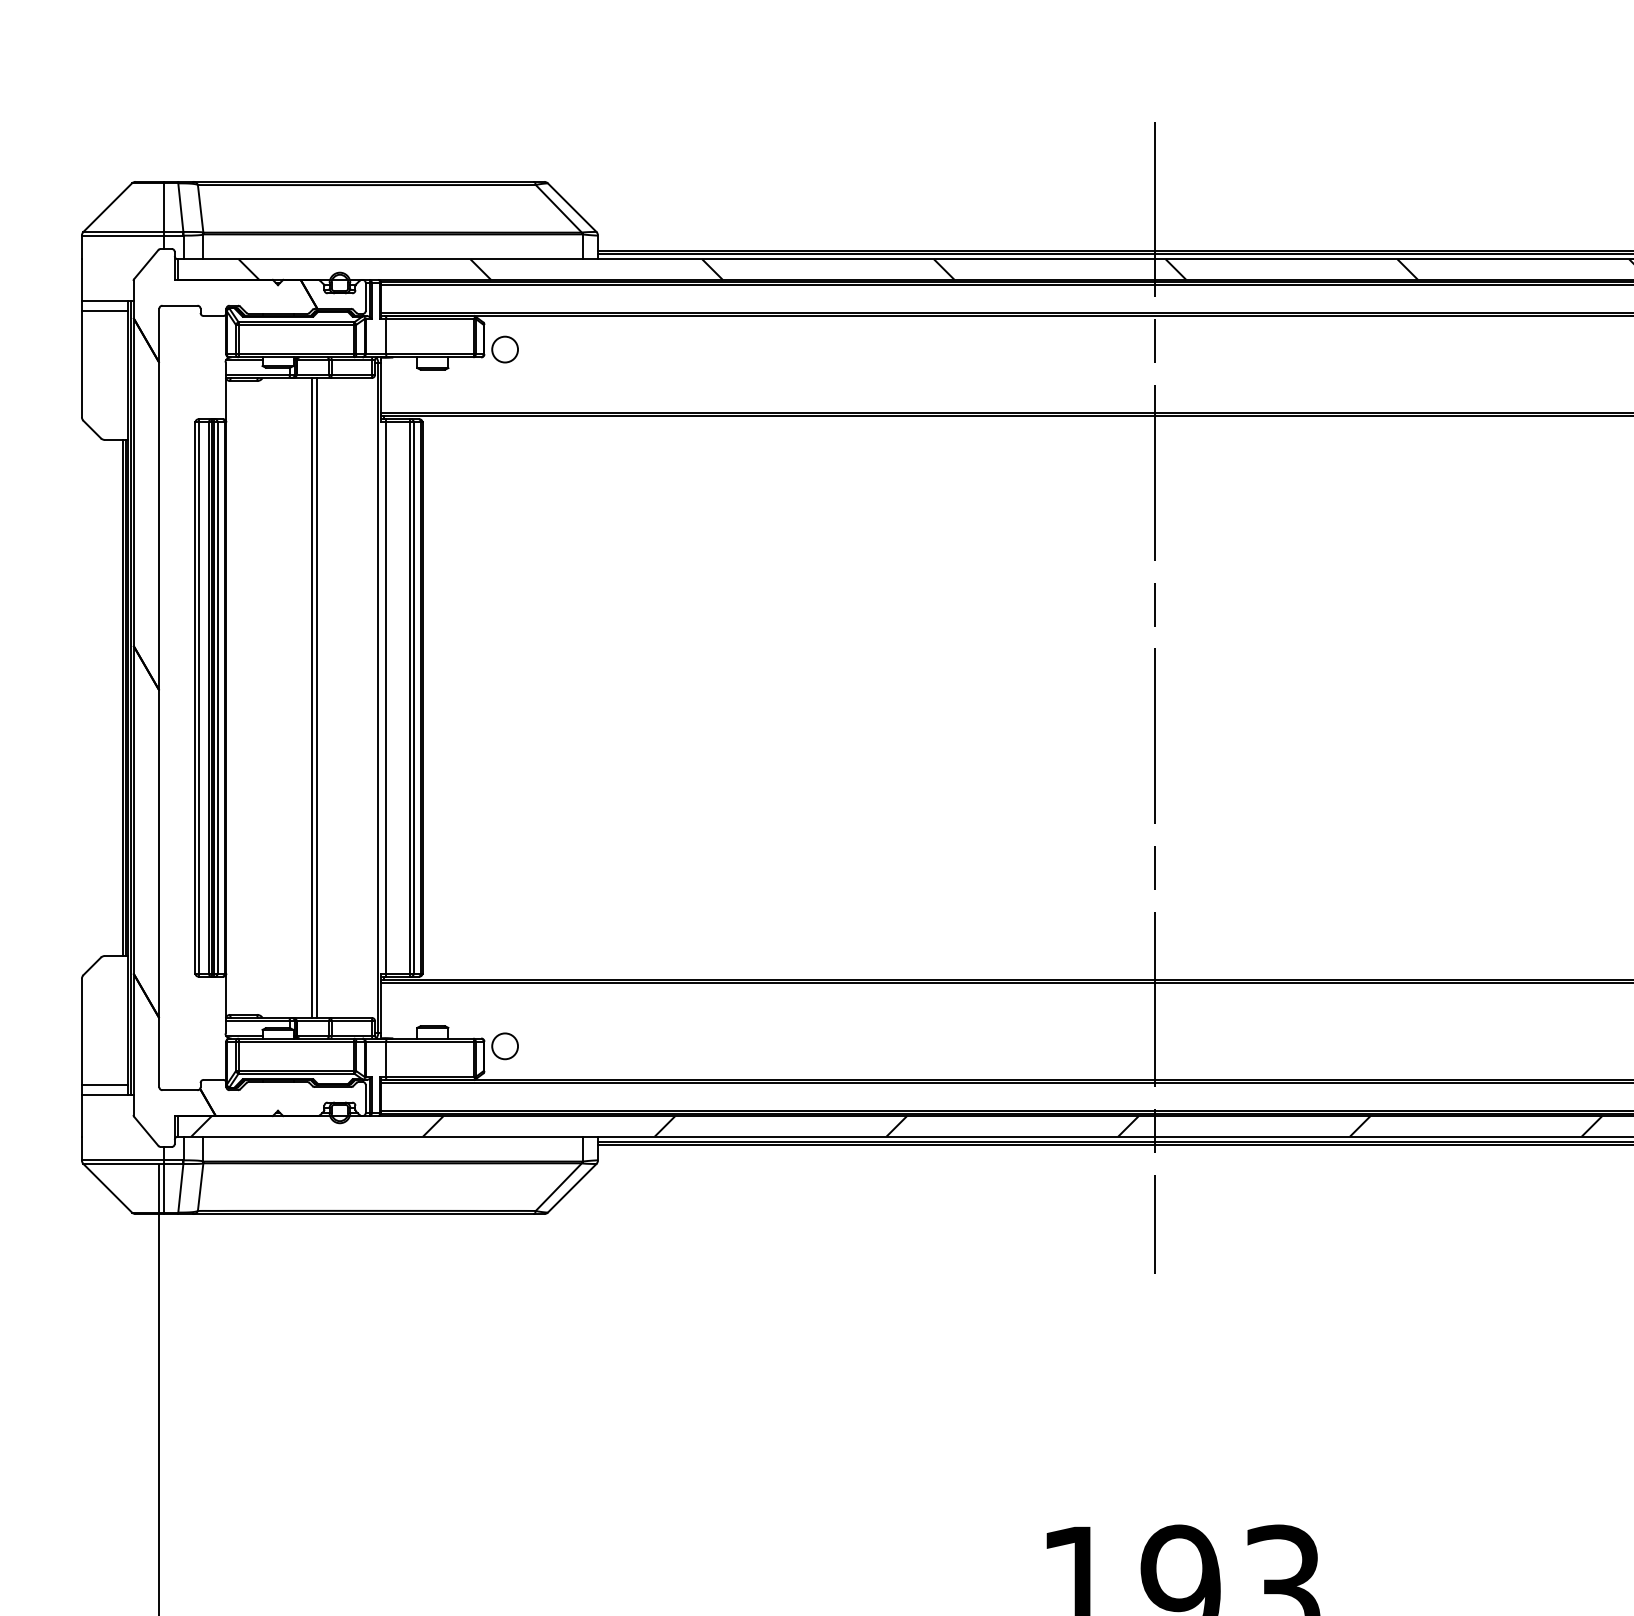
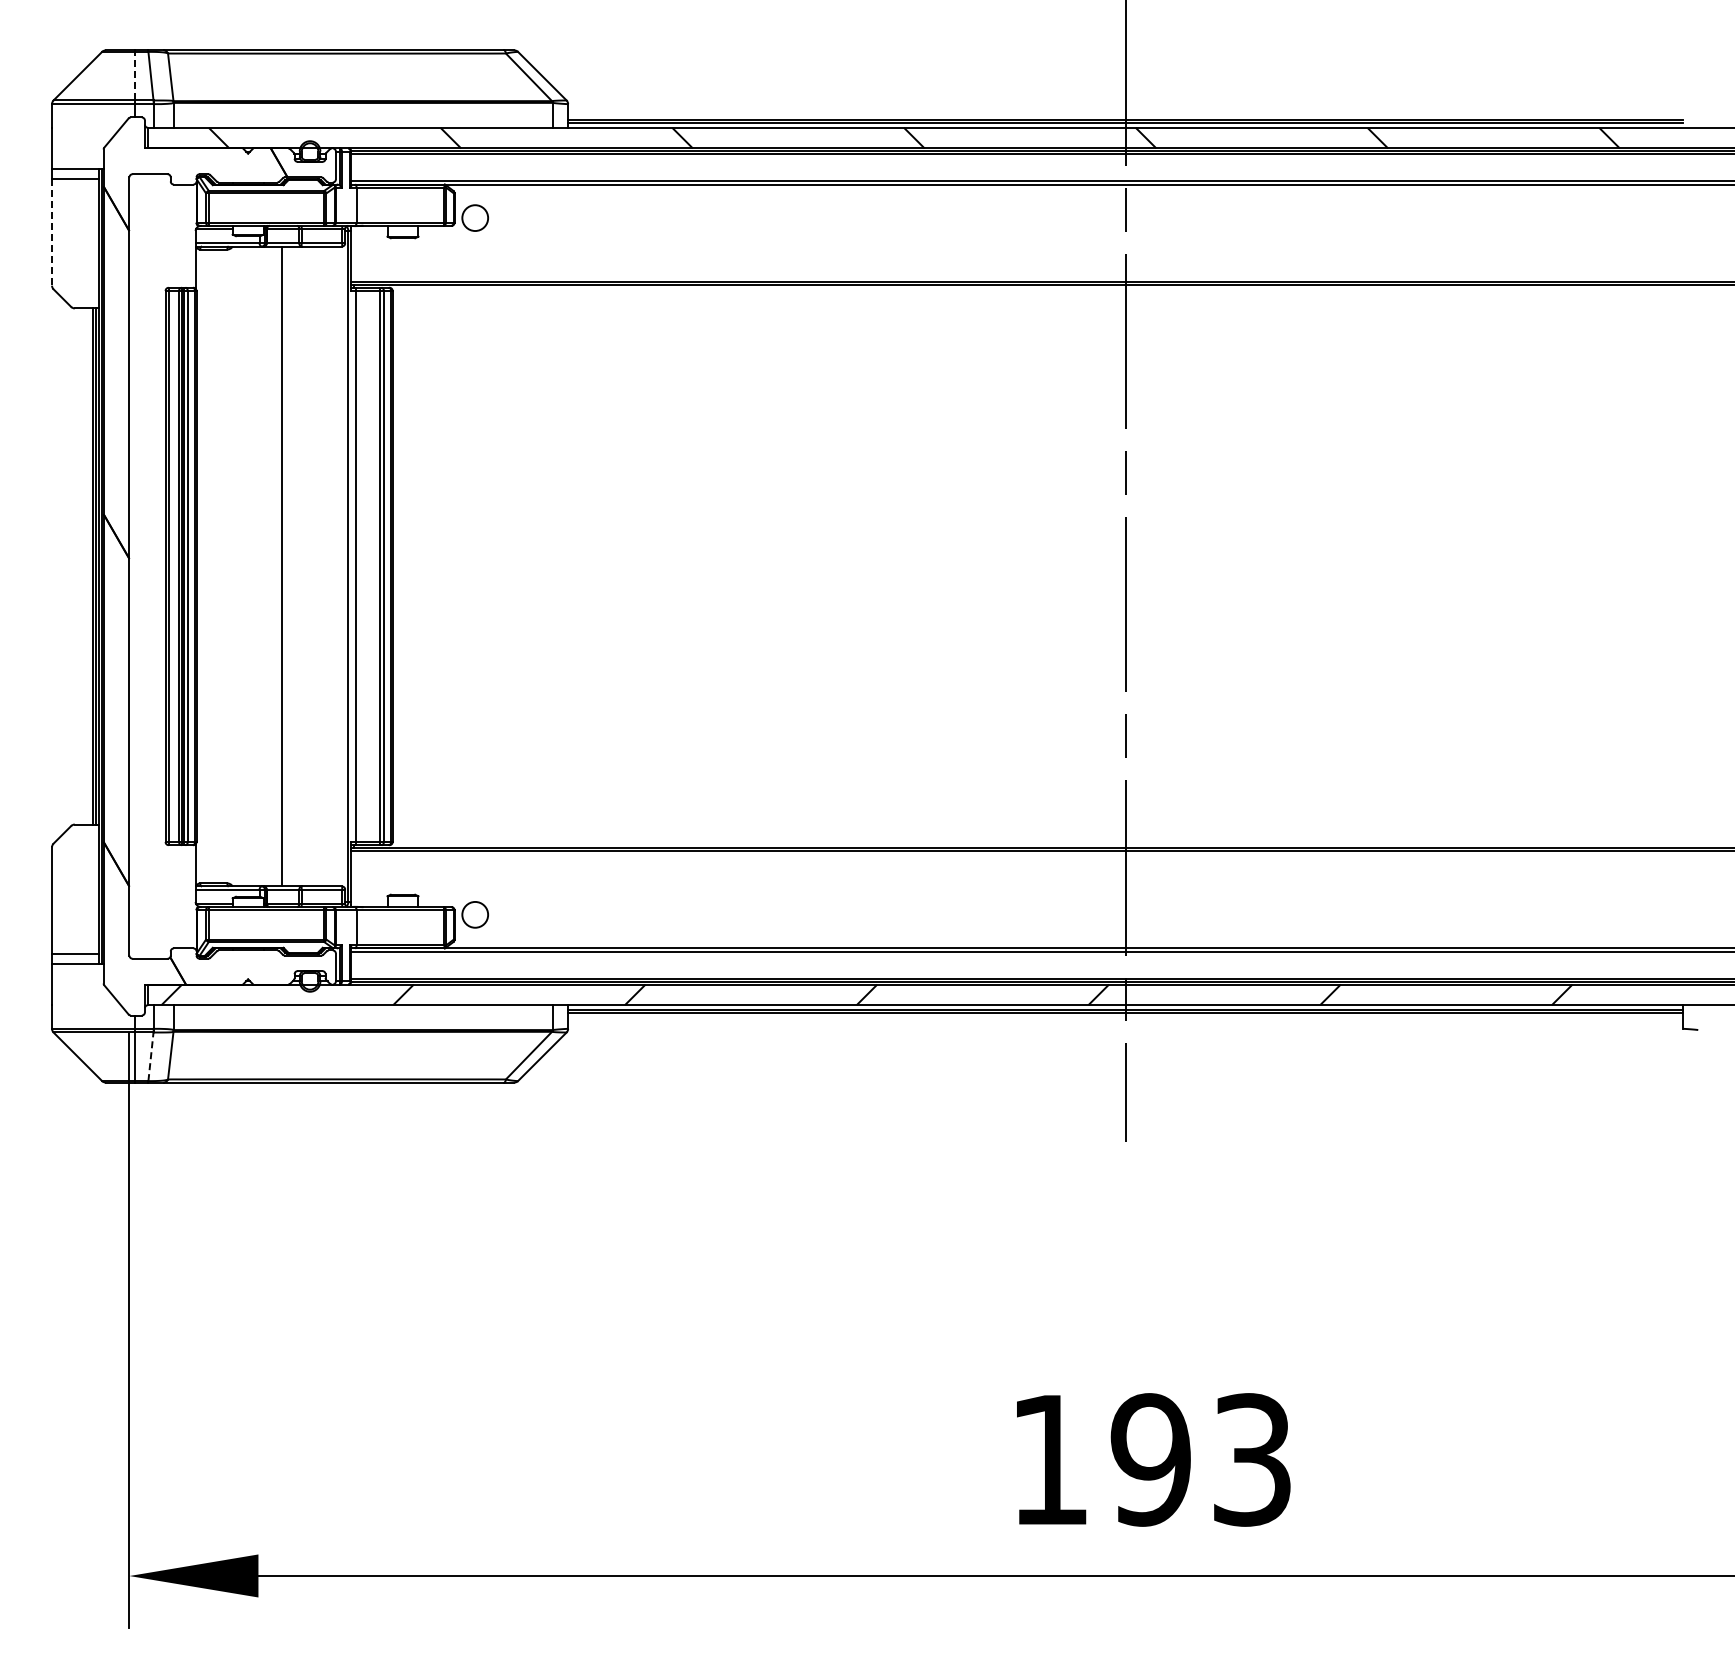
line: (164, 206) -> (134, 75), solid -> dashed
line: (82, 364) -> (52, 233), solid -> dashed
hatch: (225, 697) -> (195, 566), removed
line: (316, 697) -> (286, 566), removed
line: (181, 1187) -> (151, 1056), solid -> dashed

